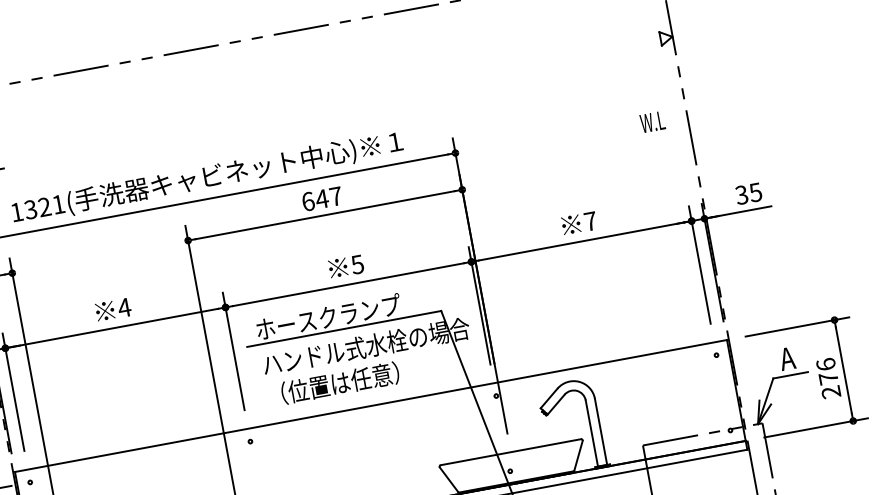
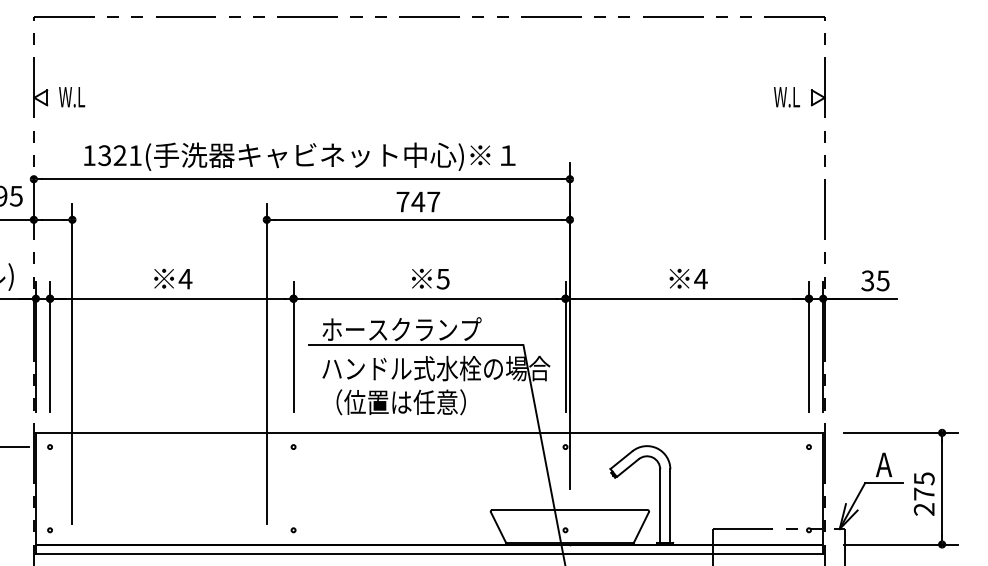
text: (652, 122) -> (786, 97), moved
text: (307, 201) -> (402, 201), 647 -> 747
text: (590, 221) -> (700, 279), 7 -> 4
text: (825, 364) -> (923, 478), 276 -> 275

